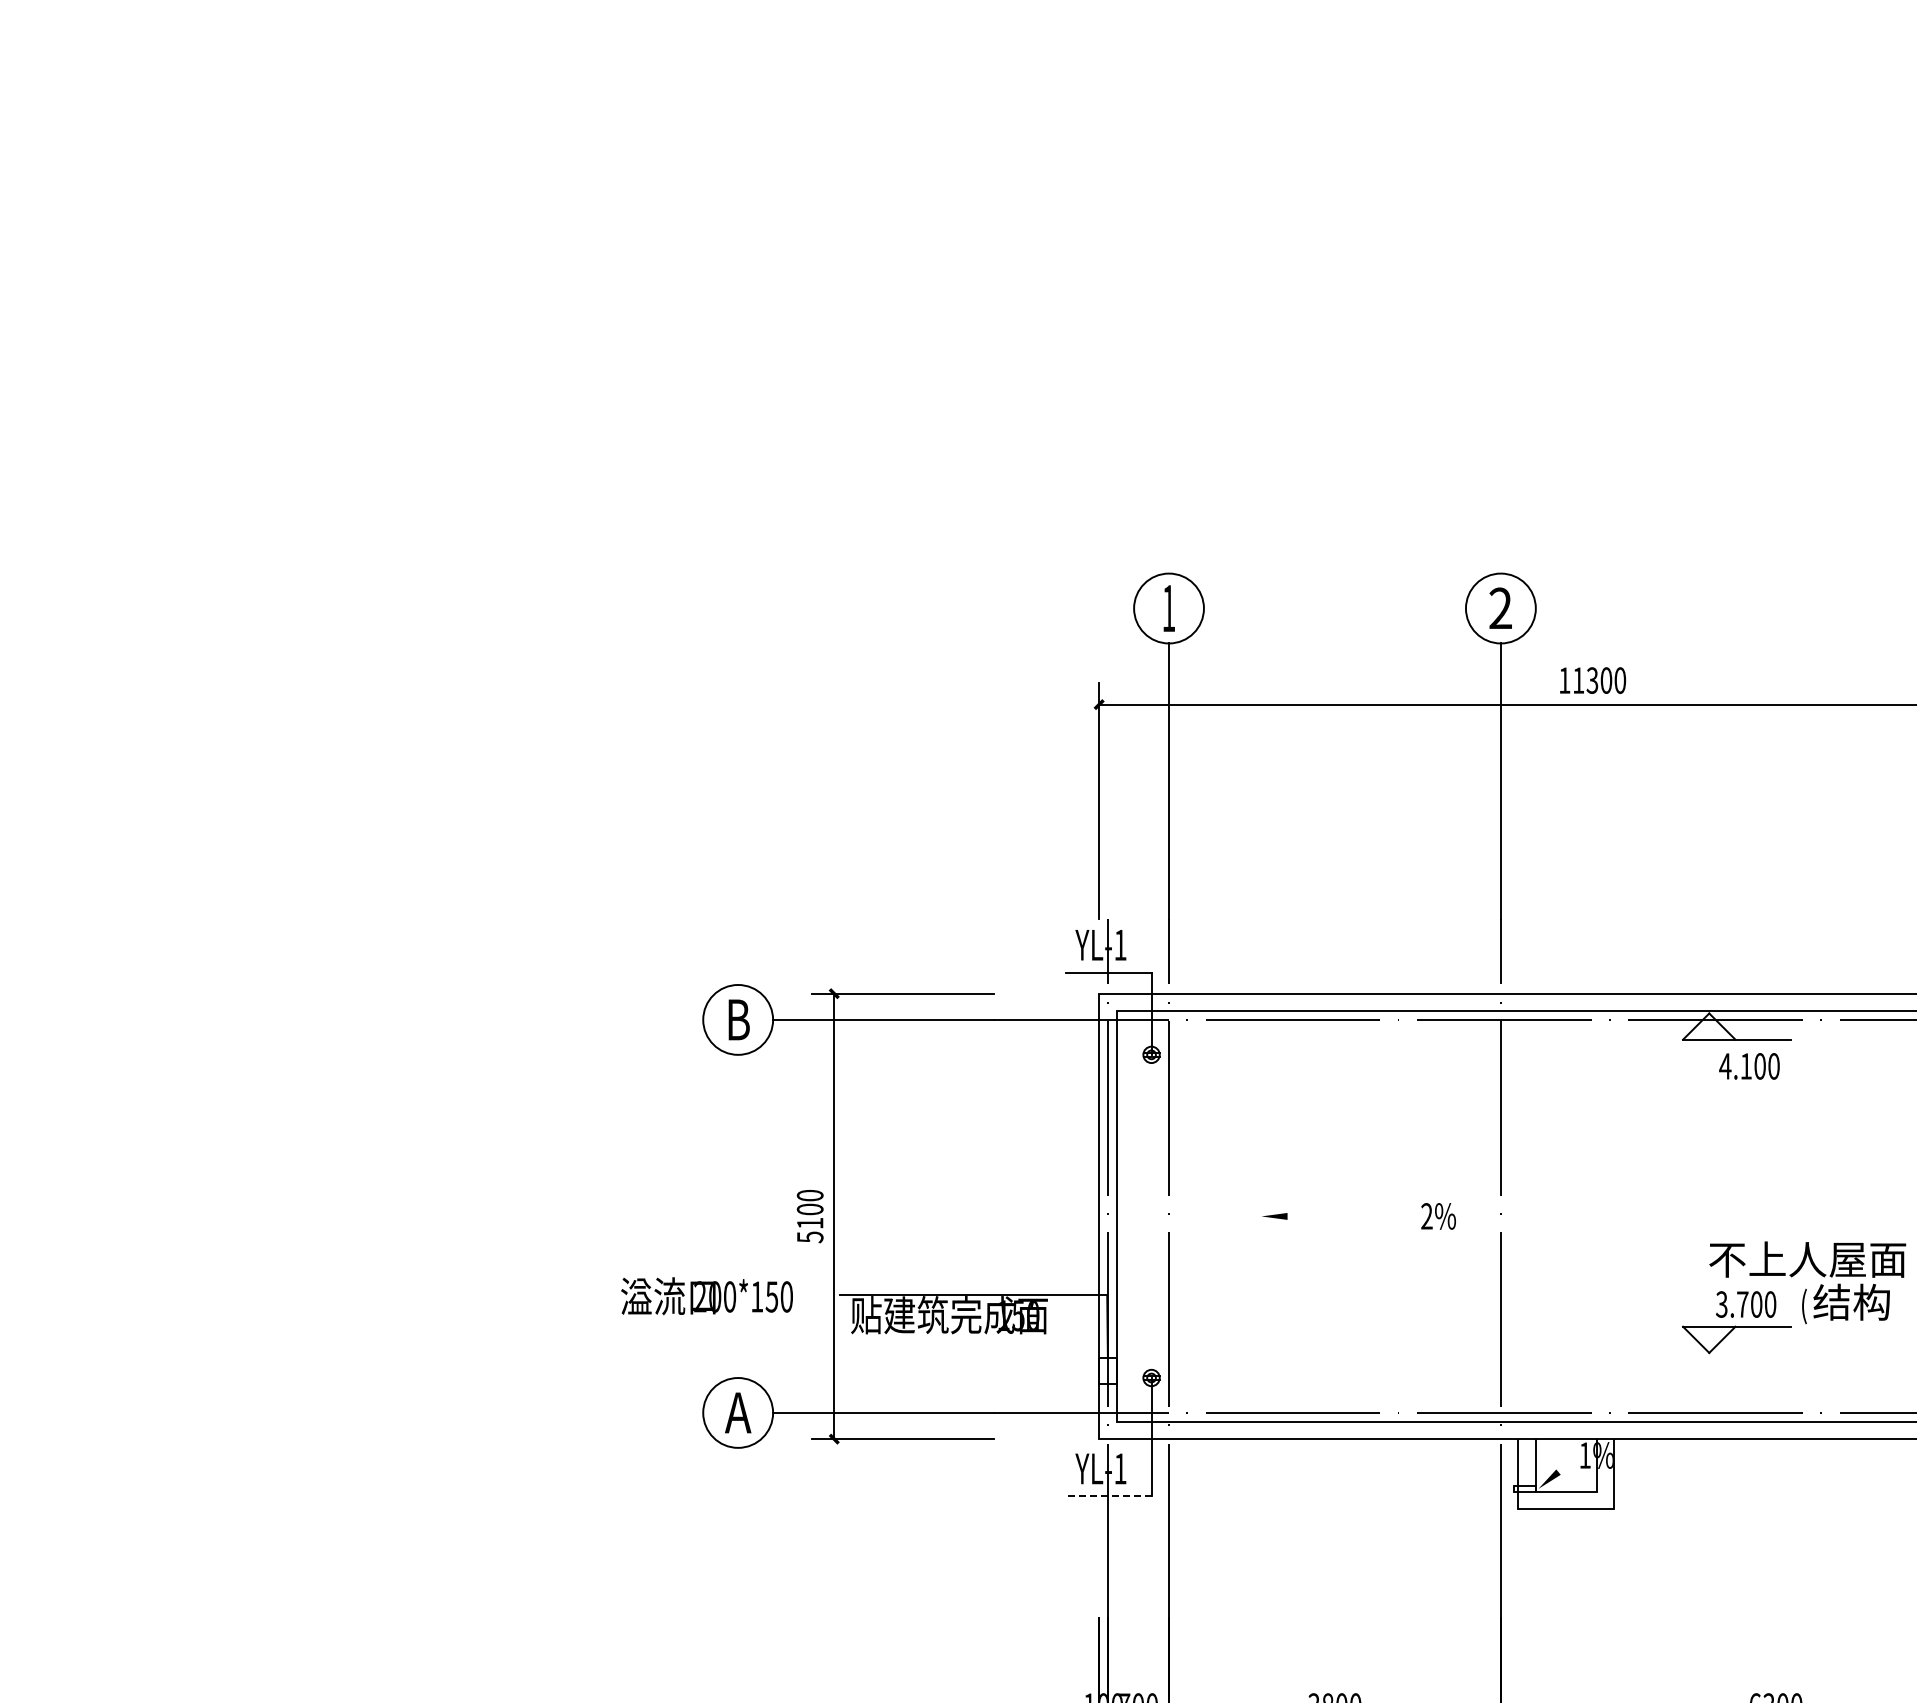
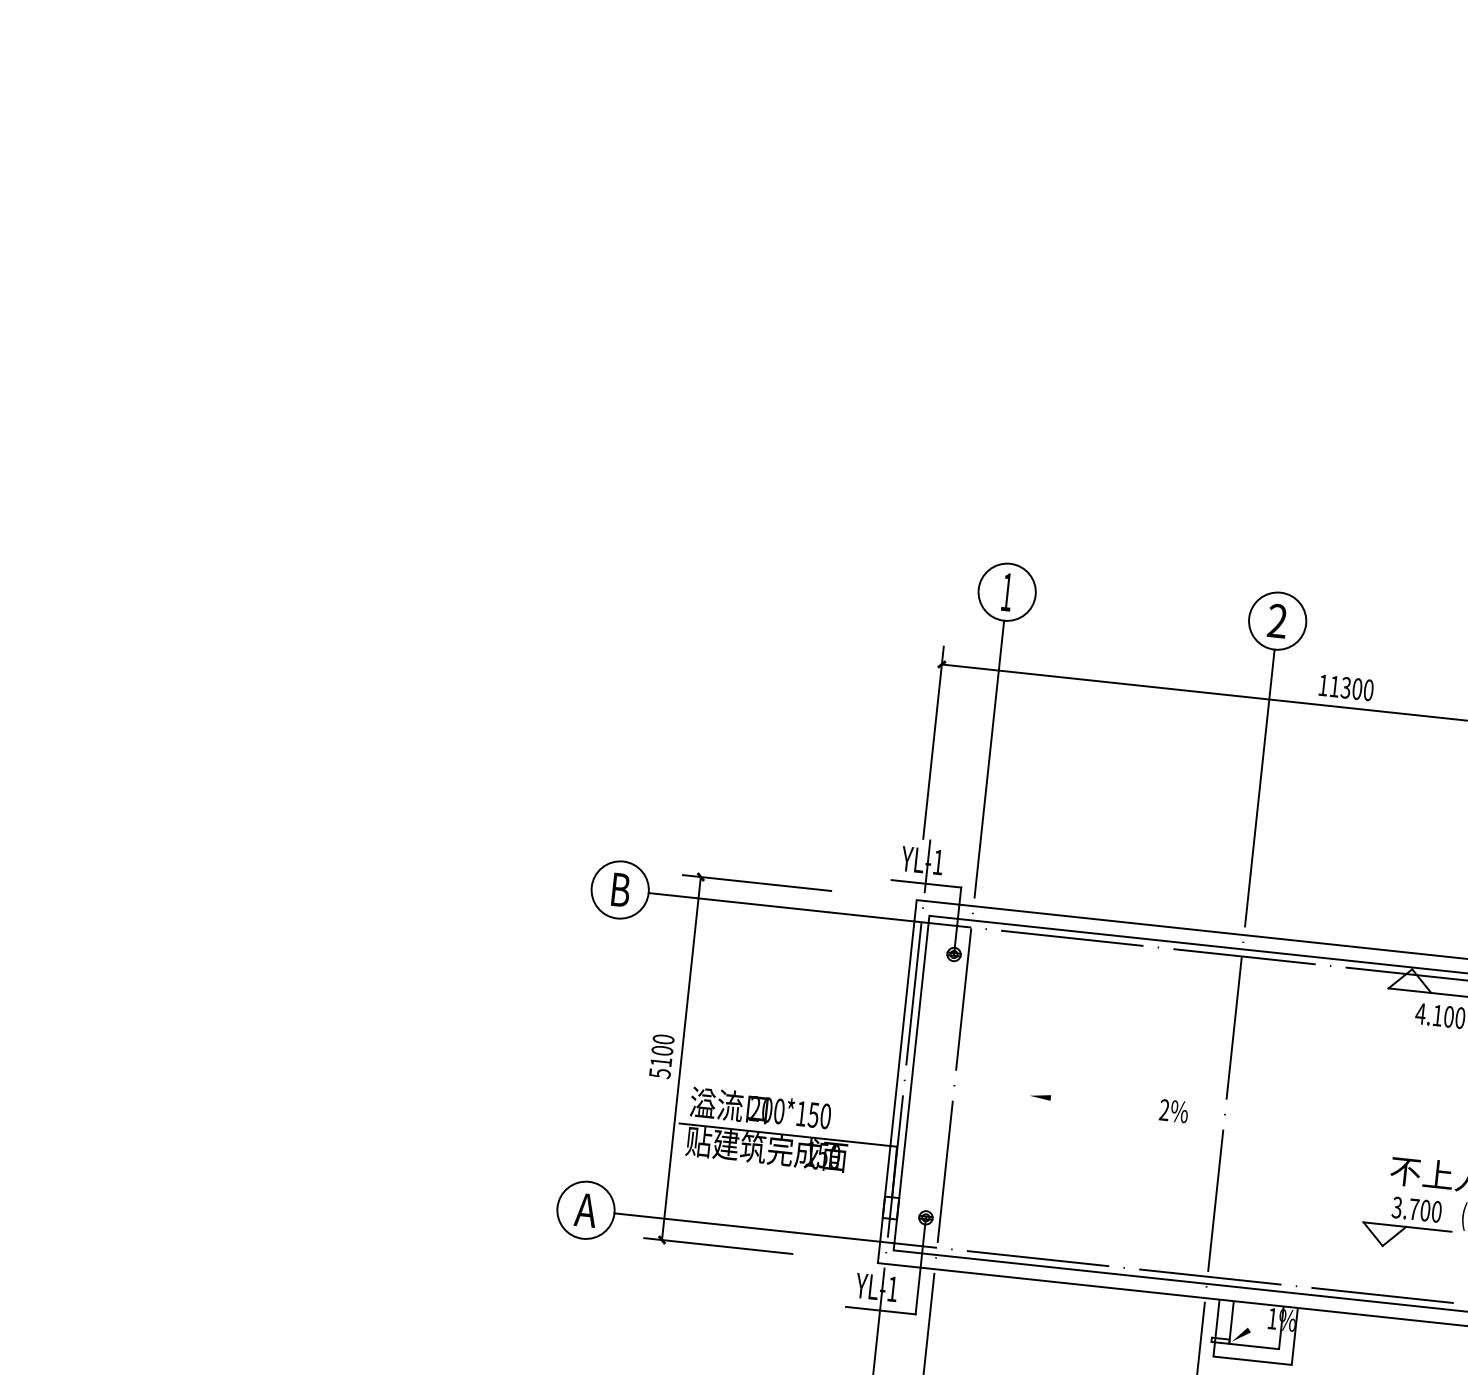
text: (706, 1296) -> (760, 1109), moved
line: (1108, 1496) -> (880, 1310), dashed -> solid

